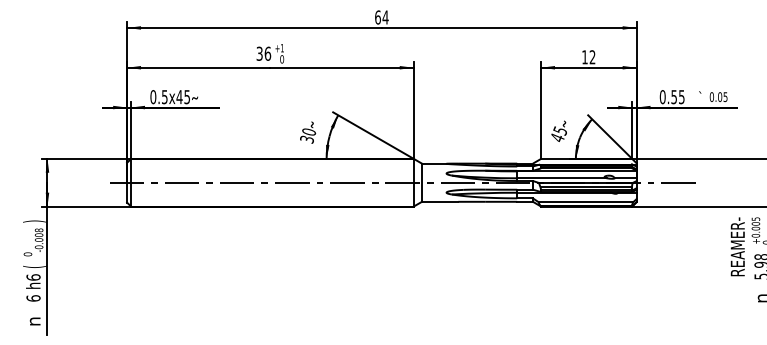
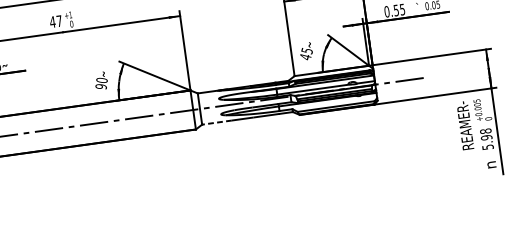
text: (263, 53) -> (55, 21), 36 -> 47
text: (306, 139) -> (100, 86), 30 -> 90
line: (439, 201) -> (216, 122), solid -> dashed

